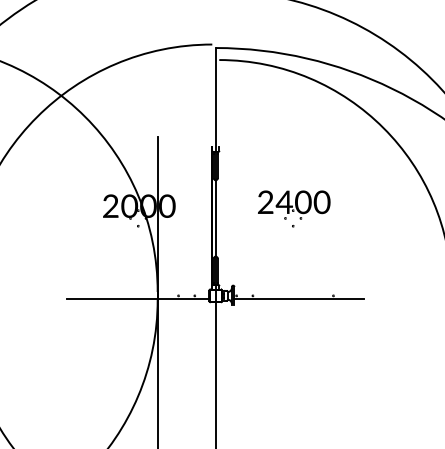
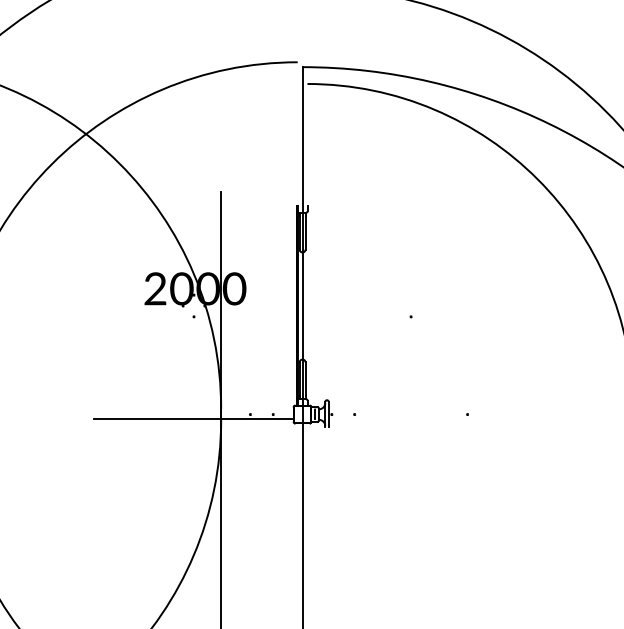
part: (294, 204) -> (412, 286), removed
line: (299, 299) -> (419, 419), removed

